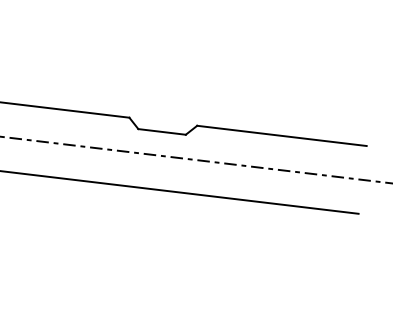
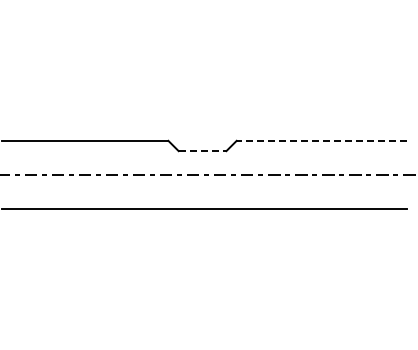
line: (162, 132) -> (202, 151), solid -> dashed
line: (281, 135) -> (321, 140), solid -> dashed

